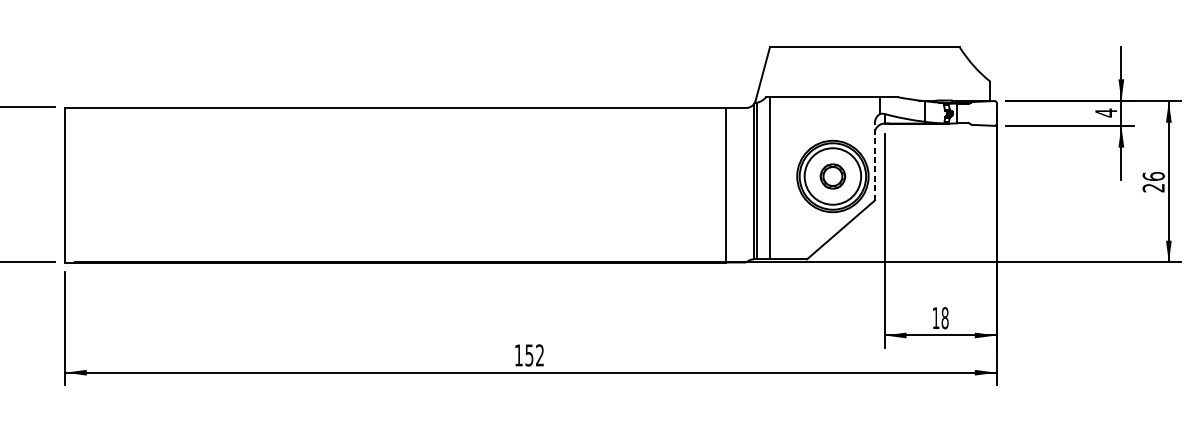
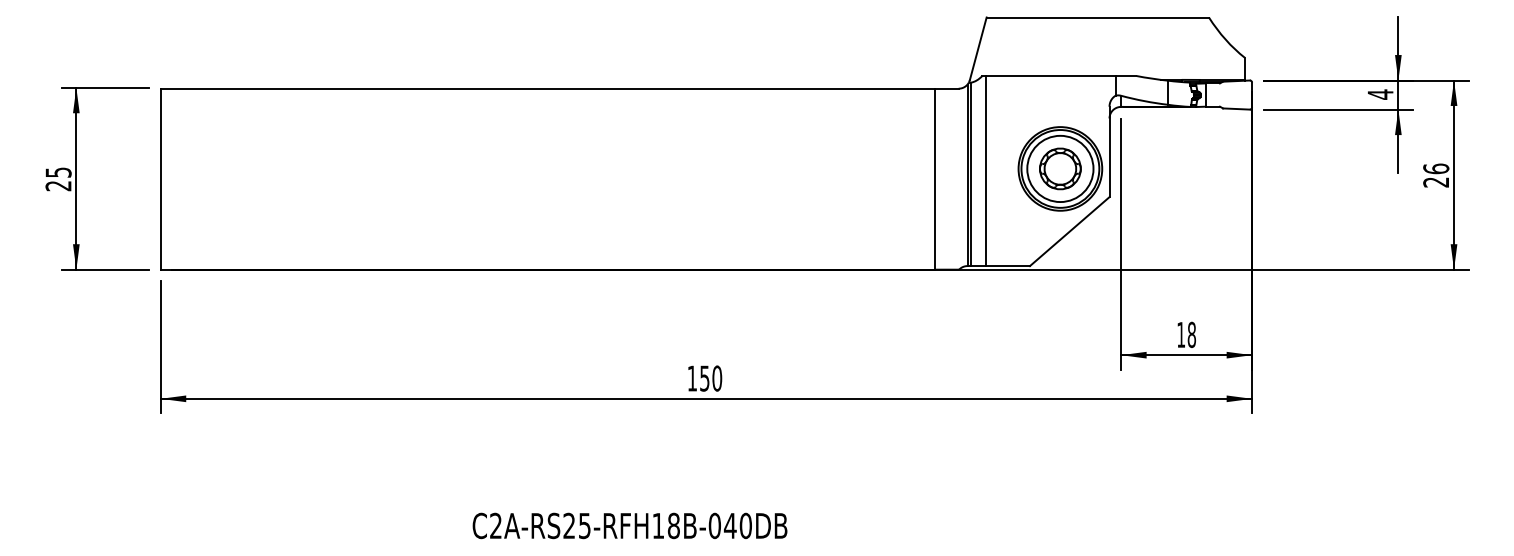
line: (874, 161) -> (1109, 151), dashed -> solid
part: (832, 176) -> (1060, 168), size x1.43
text: (540, 355) -> (717, 378), 152 -> 150

